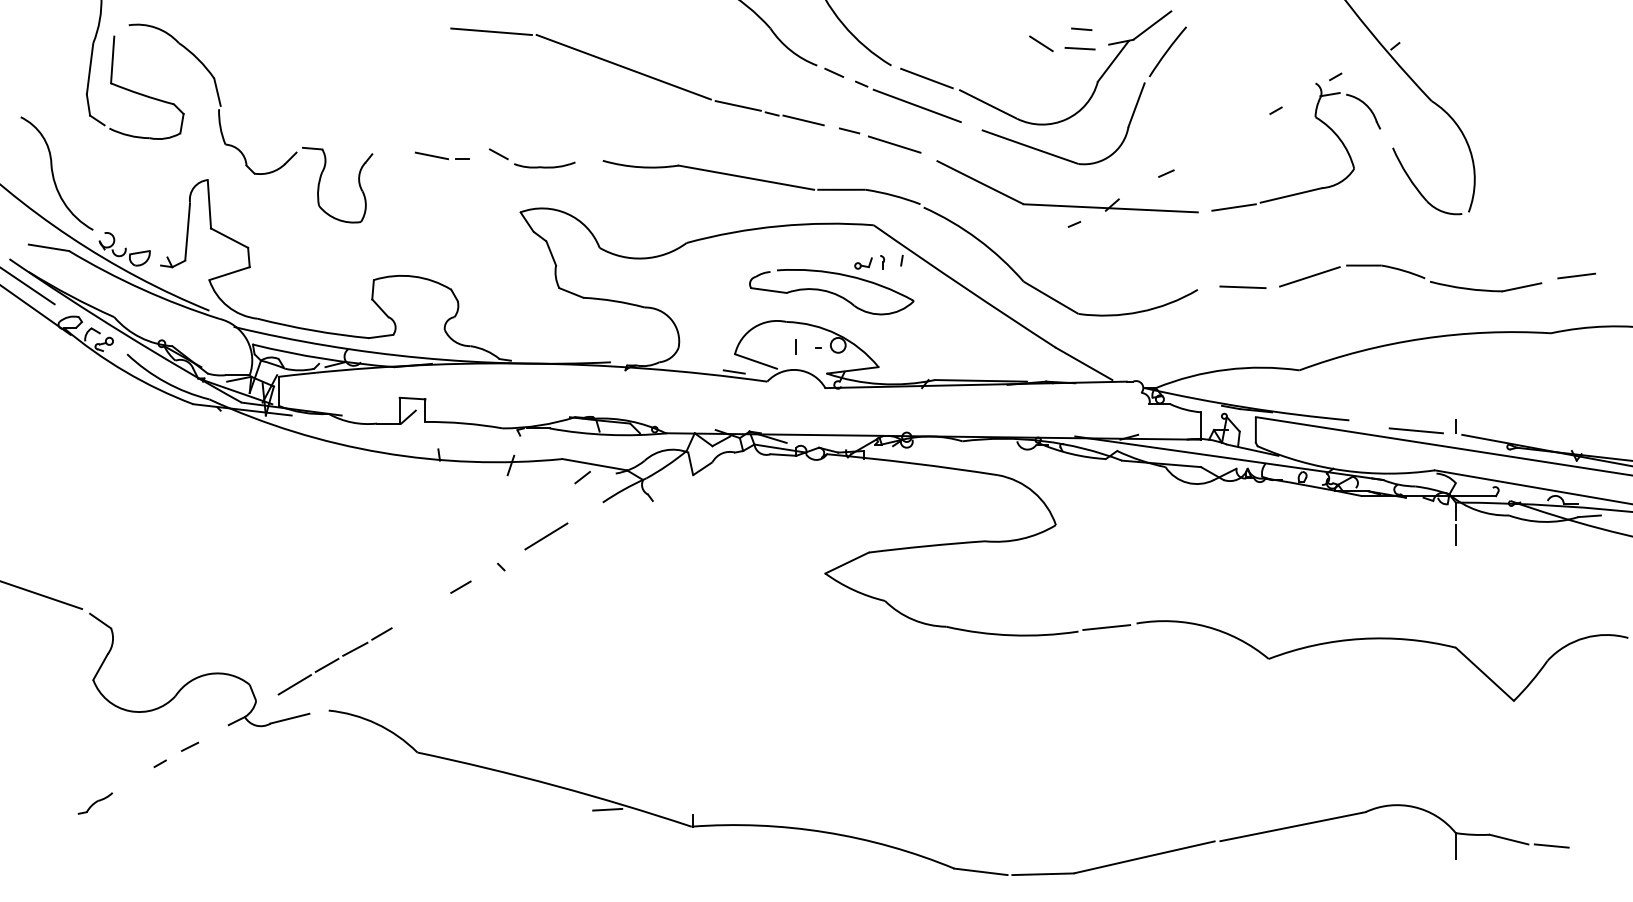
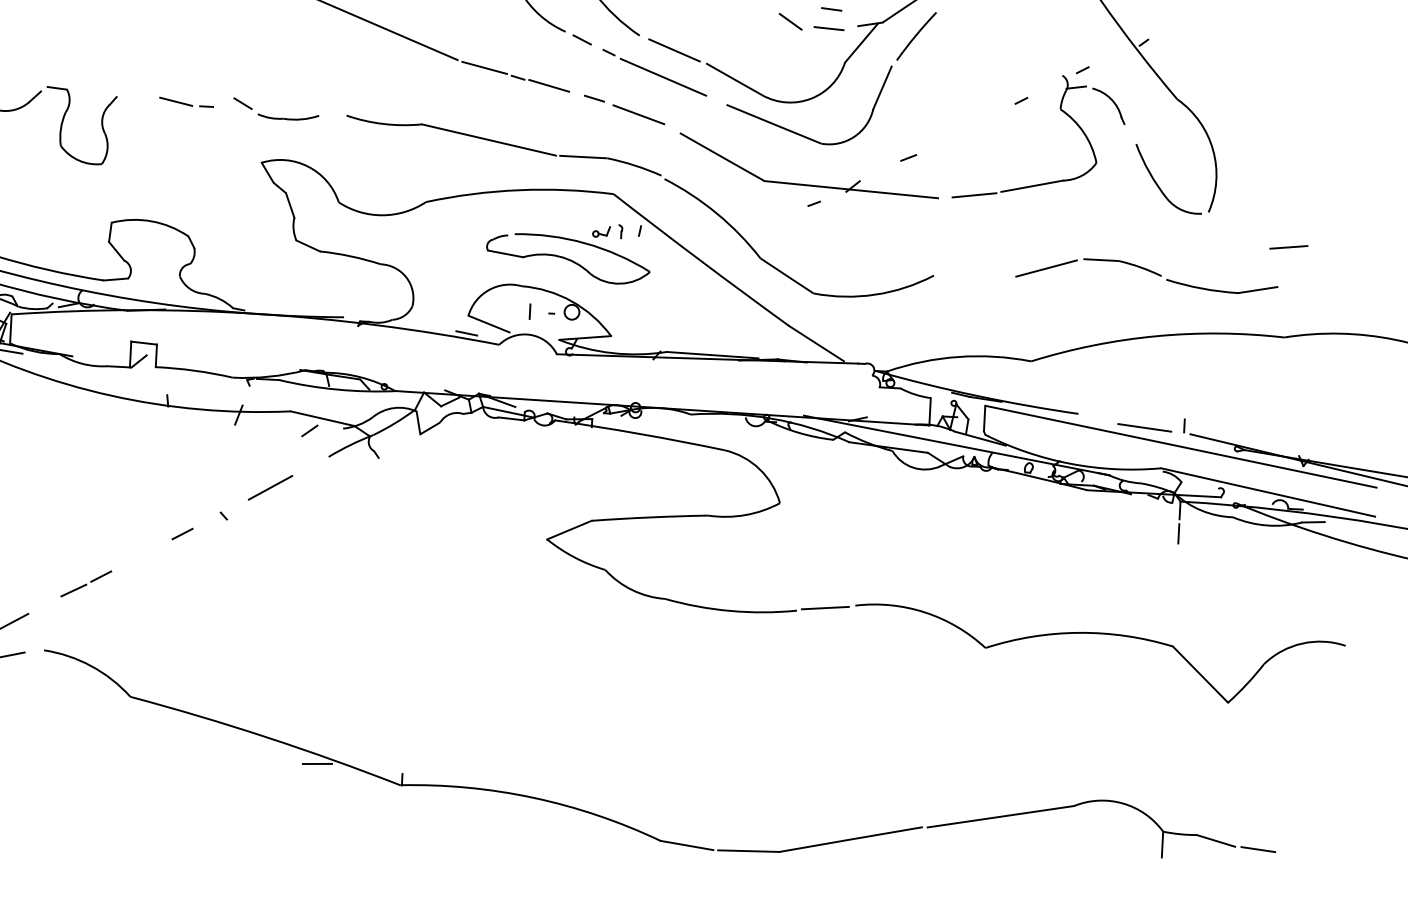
line: (1576, 275) -> (1288, 246), moved
line: (1242, 286) -> (978, 274), removed
line: (326, 665) -> (44, 605), removed

